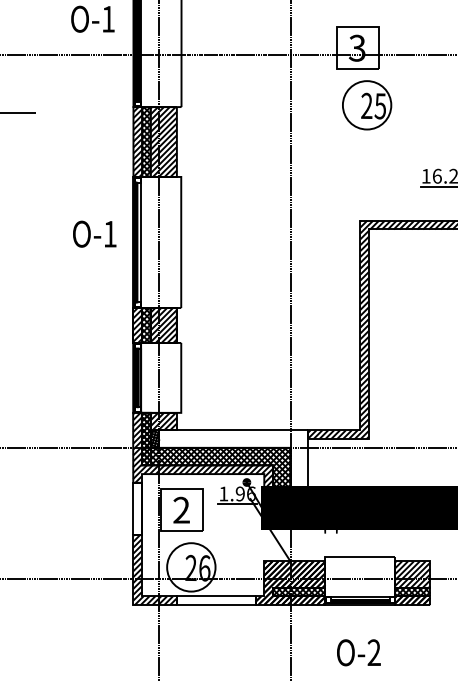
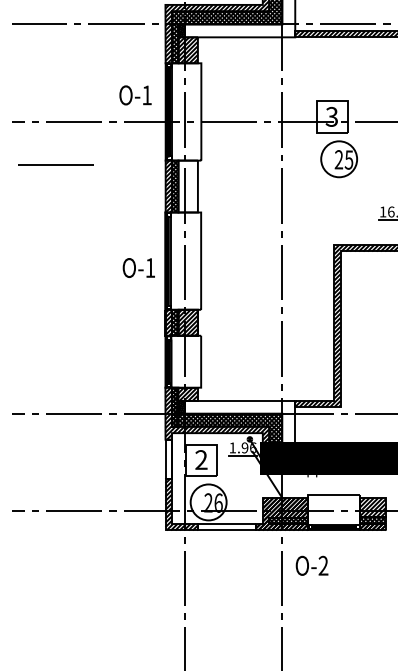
hatch: (162, 141) -> (187, 186), removed
text: (94, 233) -> (138, 267), moved
text: (358, 652) -> (311, 565), moved

